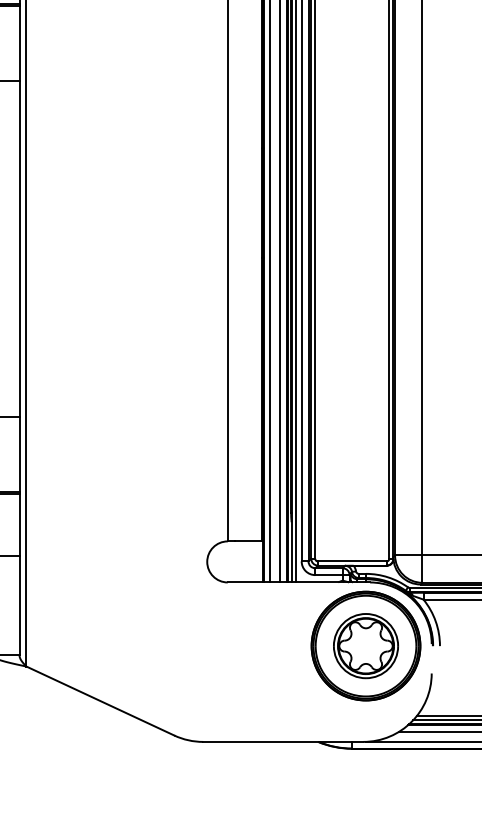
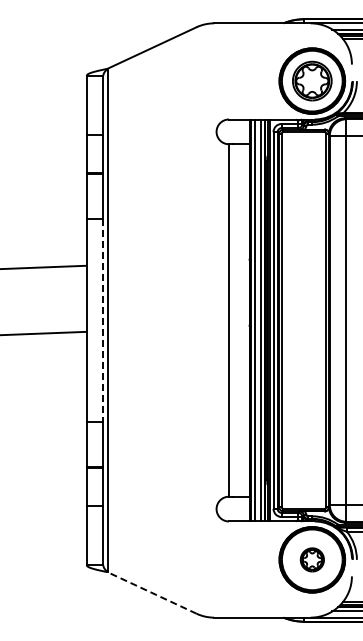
line: (19, 249) -> (103, 320), solid -> dashed
part: (366, 645) -> (312, 559), size x0.6
line: (99, 700) -> (151, 592), solid -> dashed

